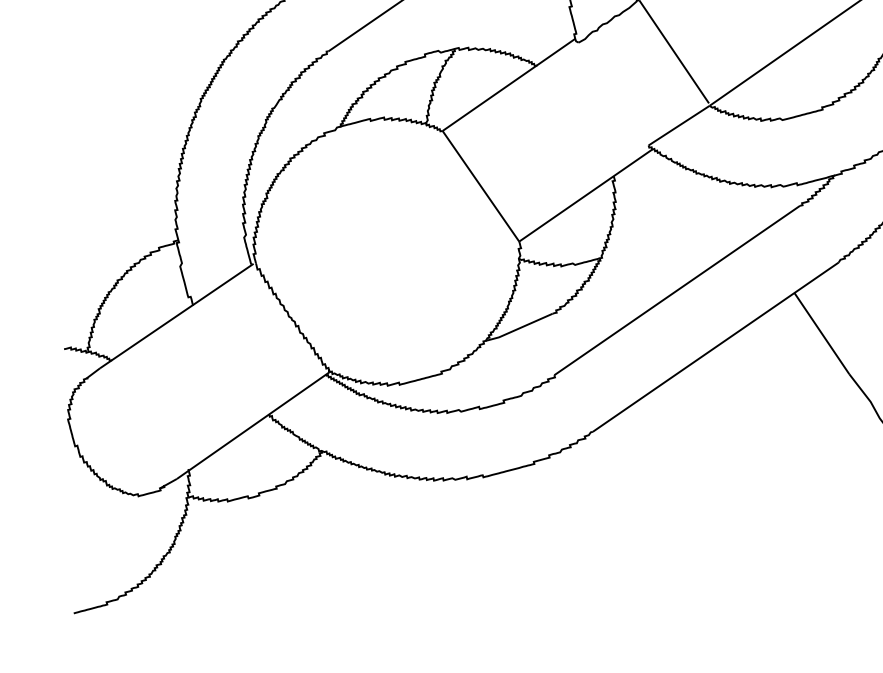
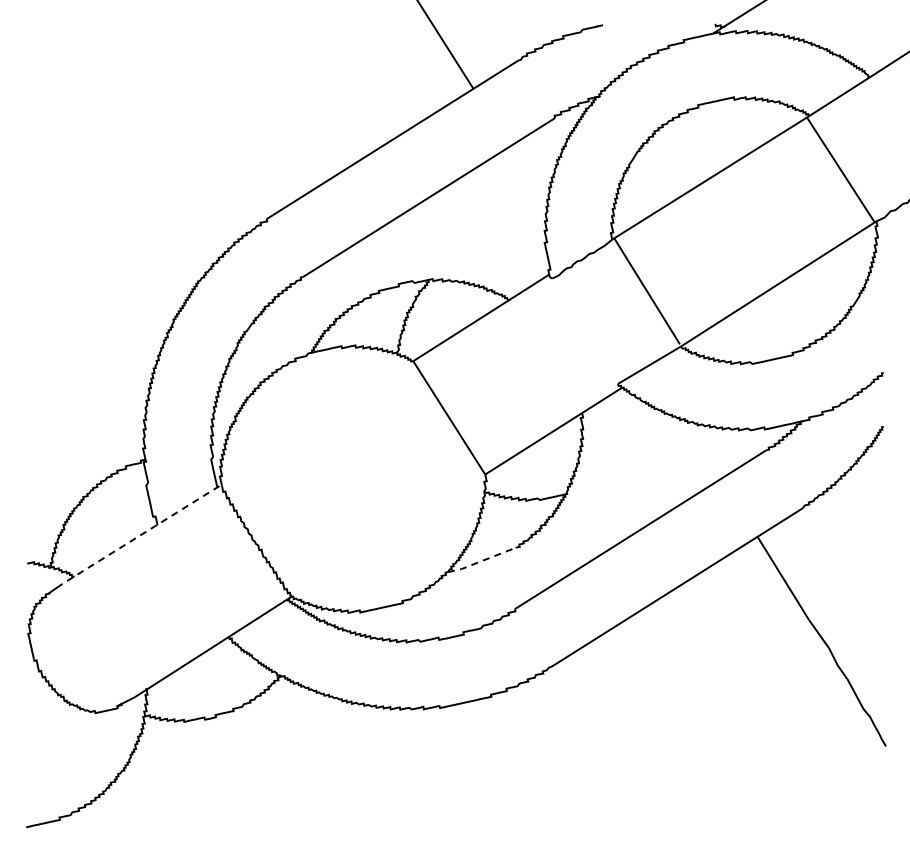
line: (176, 316) -> (140, 535), solid -> dashed
line: (518, 328) -> (481, 561), solid -> dashed

